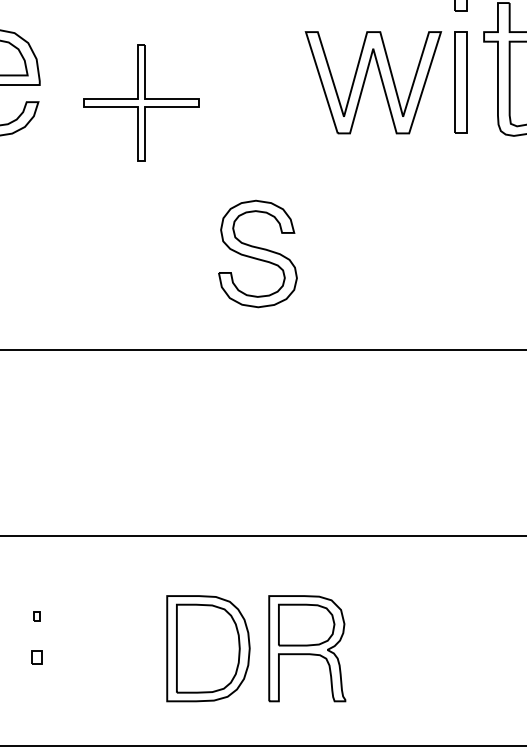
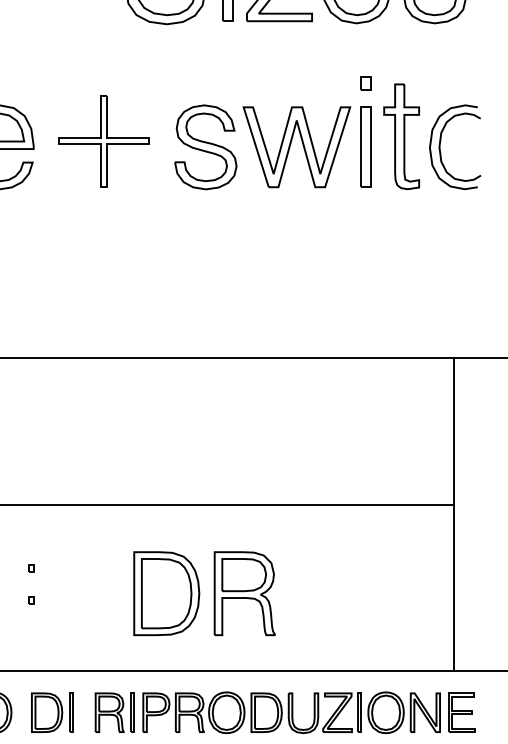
part: (140, 103) -> (103, 141), moved
part: (257, 254) -> (205, 147), moved
part: (36, 657) -> (31, 600), size x0.62

